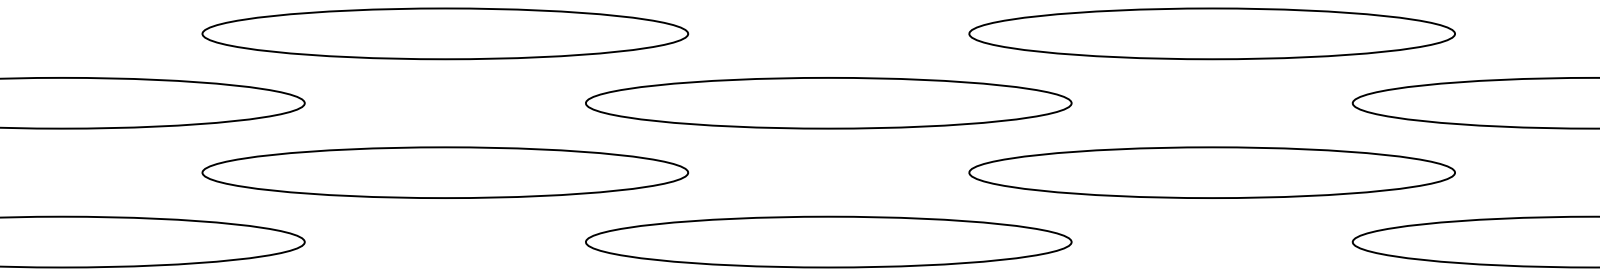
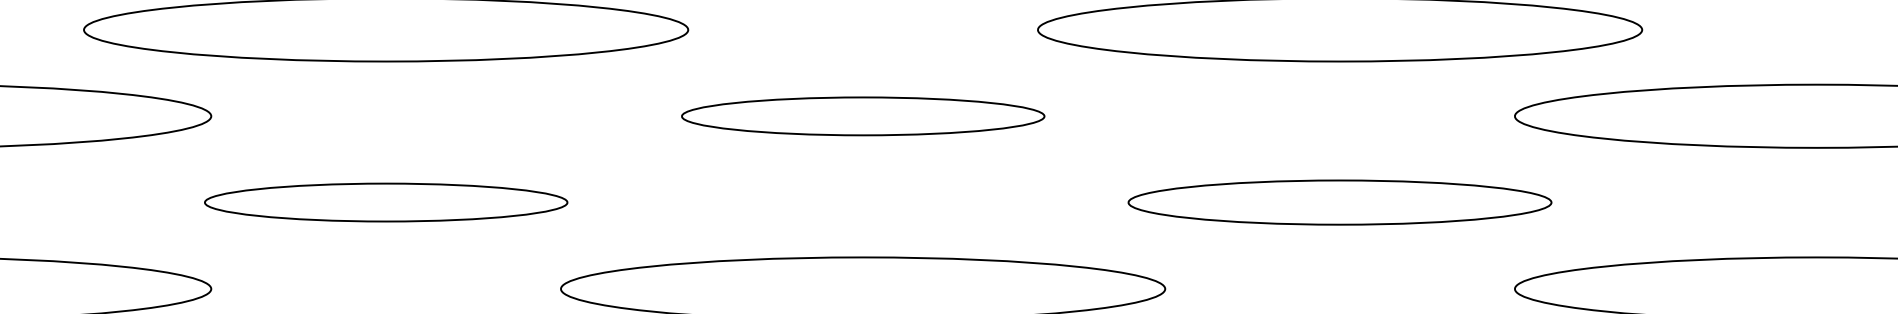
part: (828, 103) -> (862, 116), size x0.6
part: (445, 172) -> (386, 202), size x0.6
part: (1211, 172) -> (1339, 202), size x0.7

